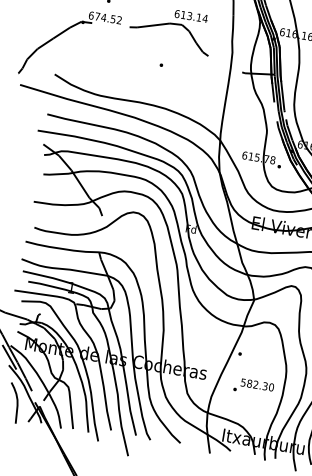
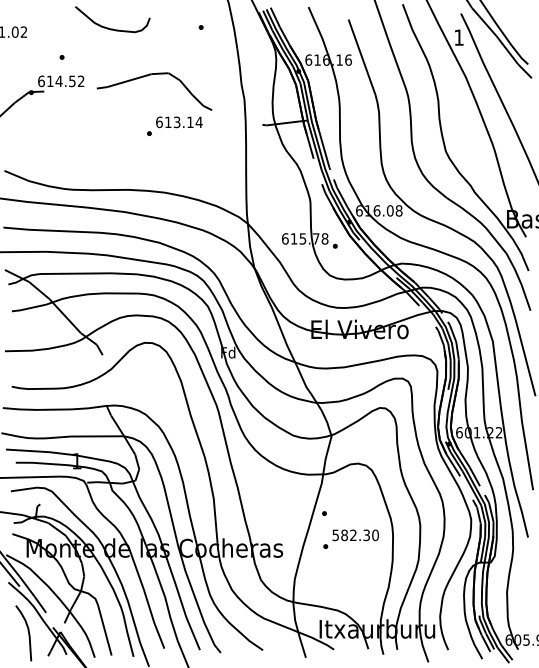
text: (97, 16) -> (50, 80), 674.52 -> 614.52
text: (191, 16) -> (179, 122), moved
text: (253, 386) -> (350, 538), moved

